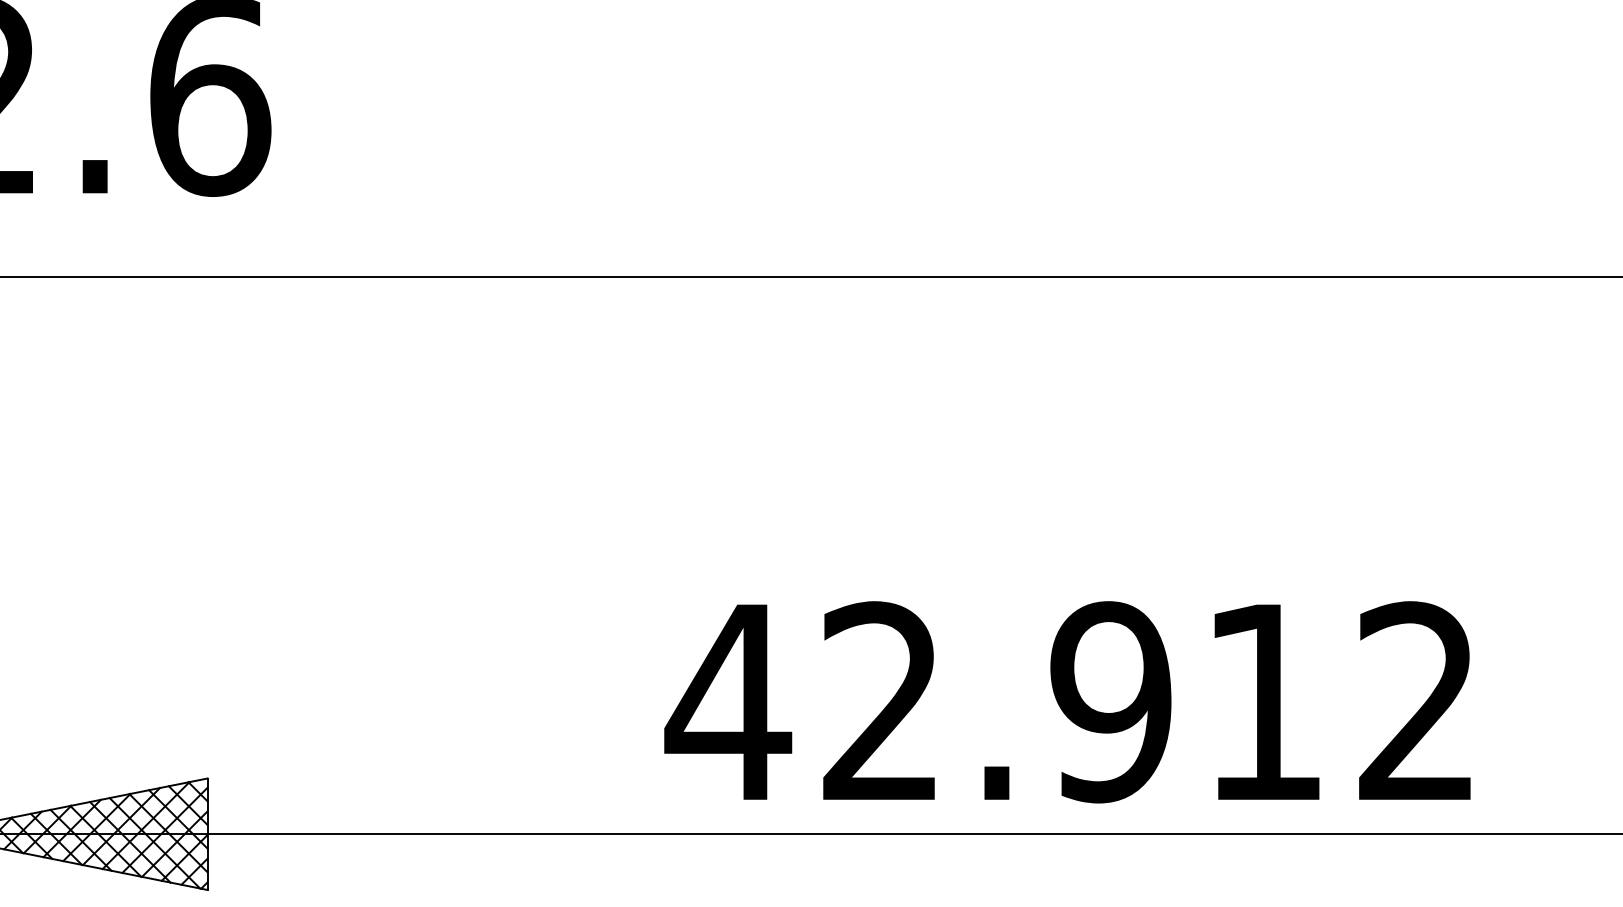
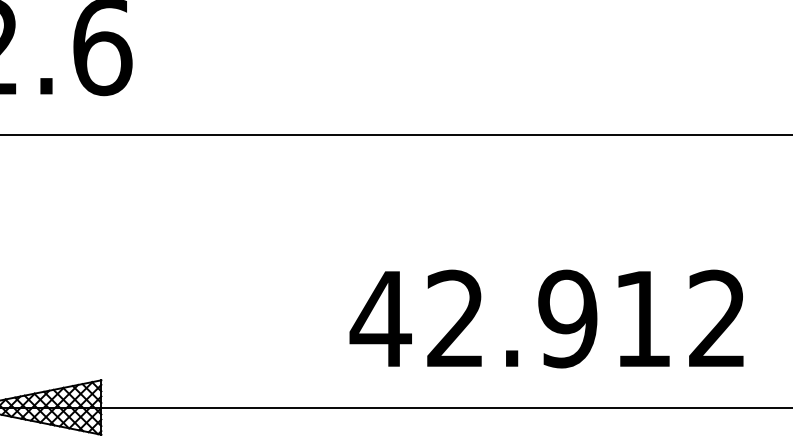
text: (1067, 701) -> (546, 318), moved

